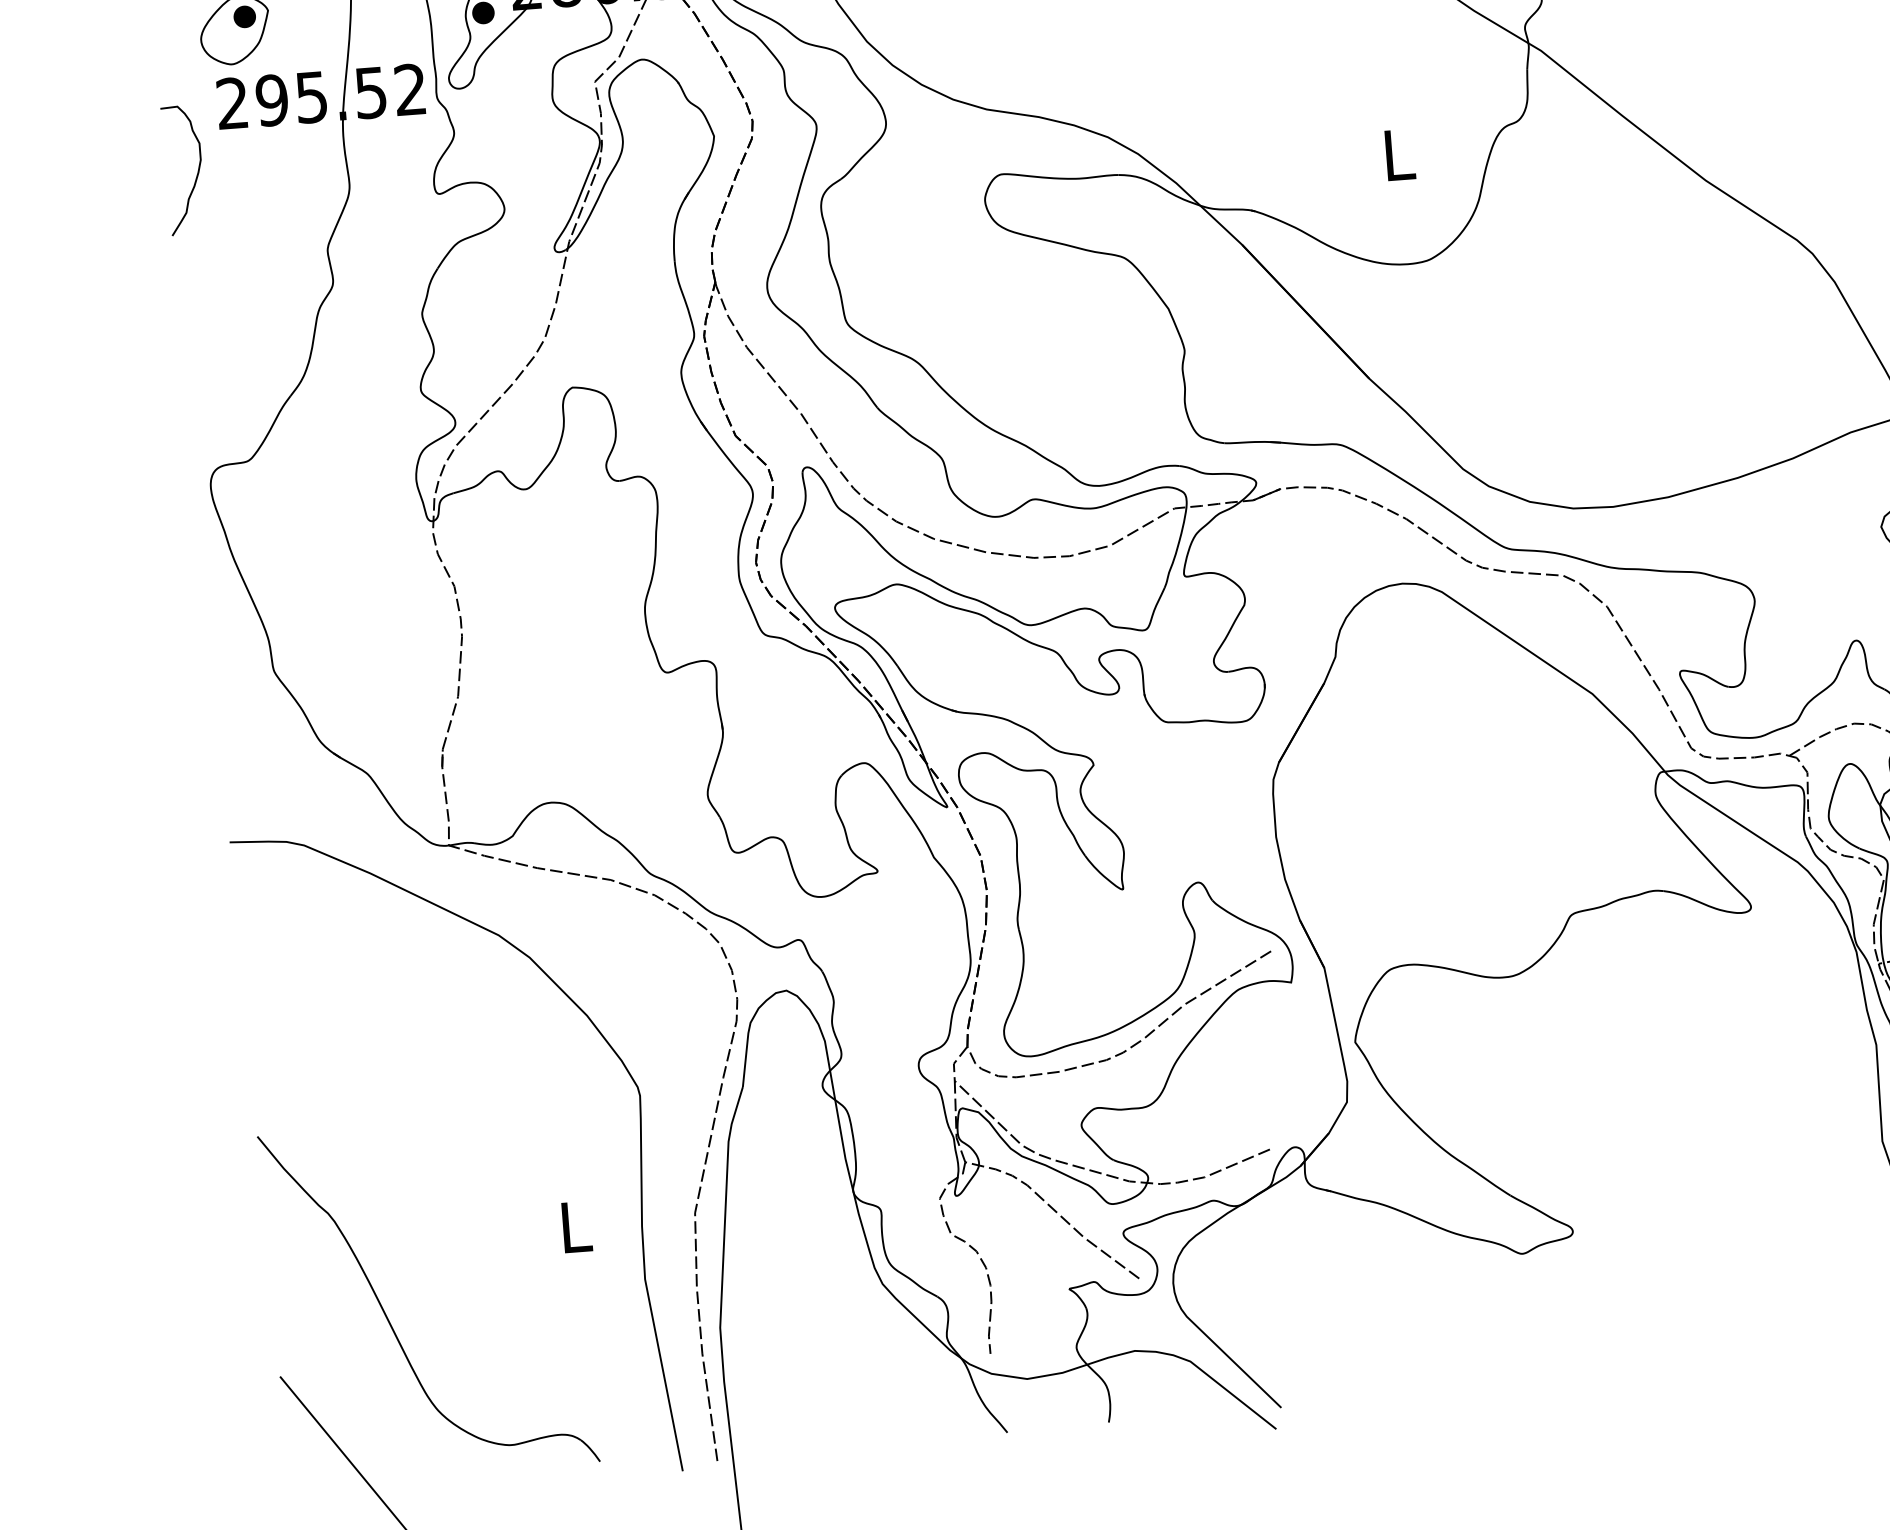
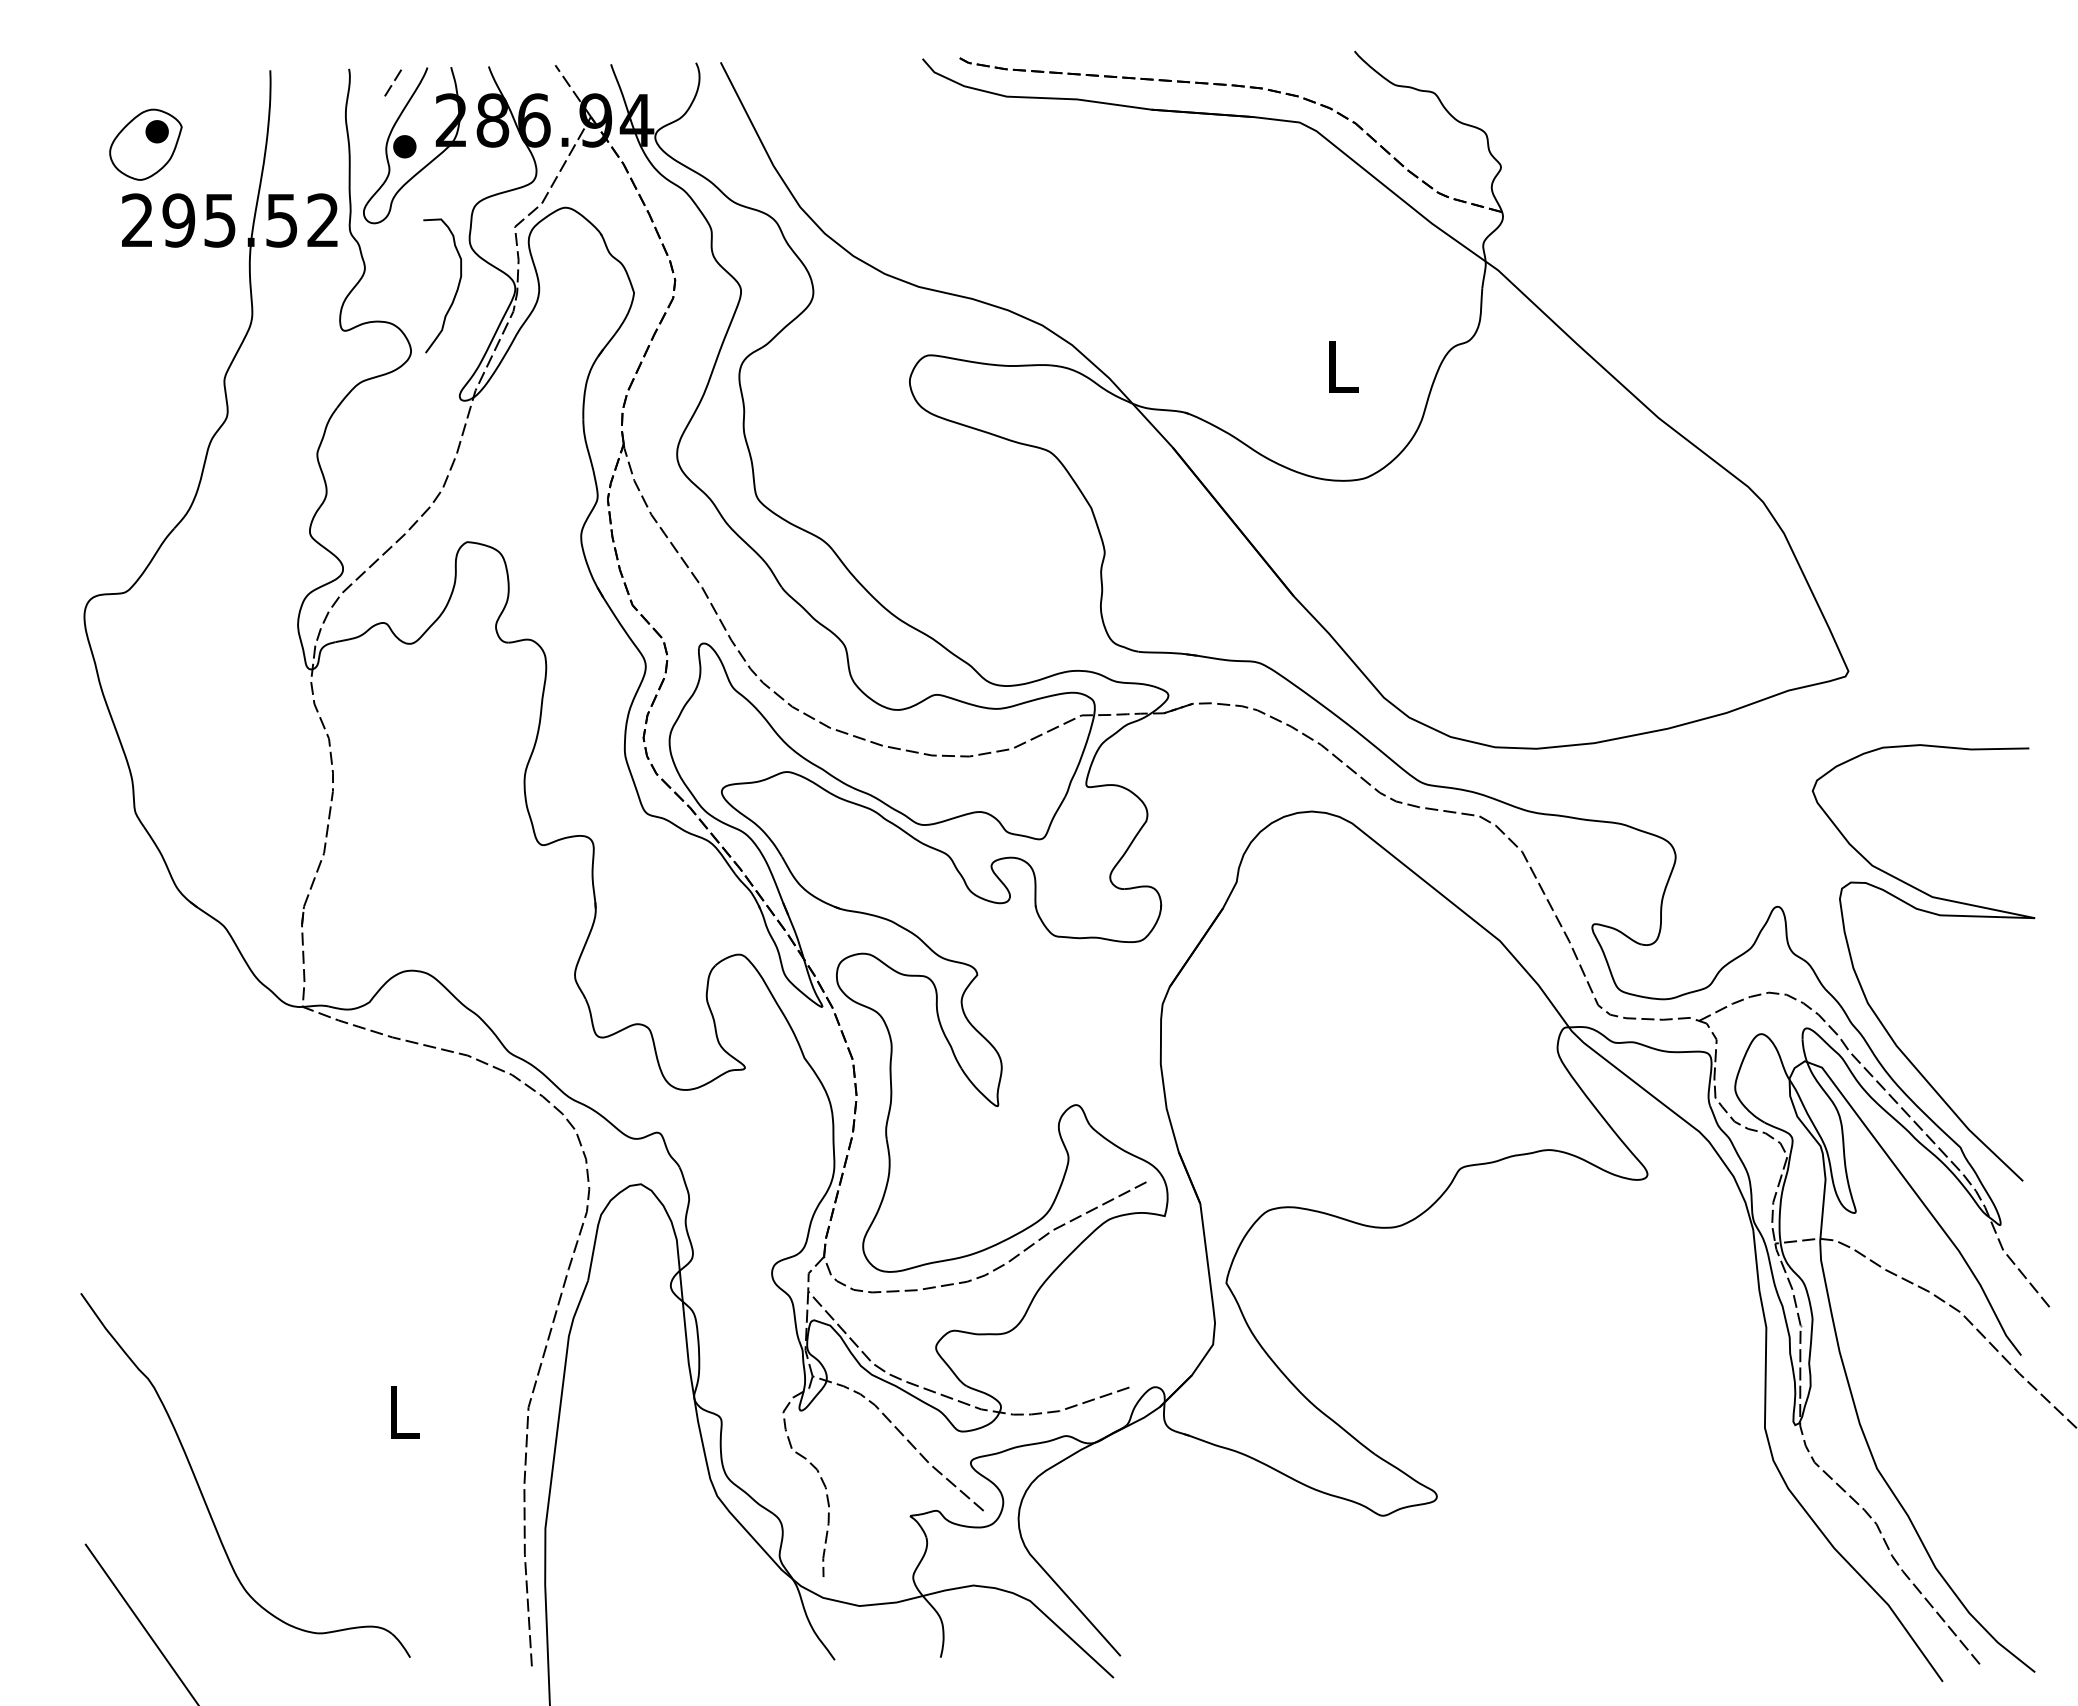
curve: (197, 172) -> (456, 289), moved
curve: (639, 1147) -> (476, 1335), removed

